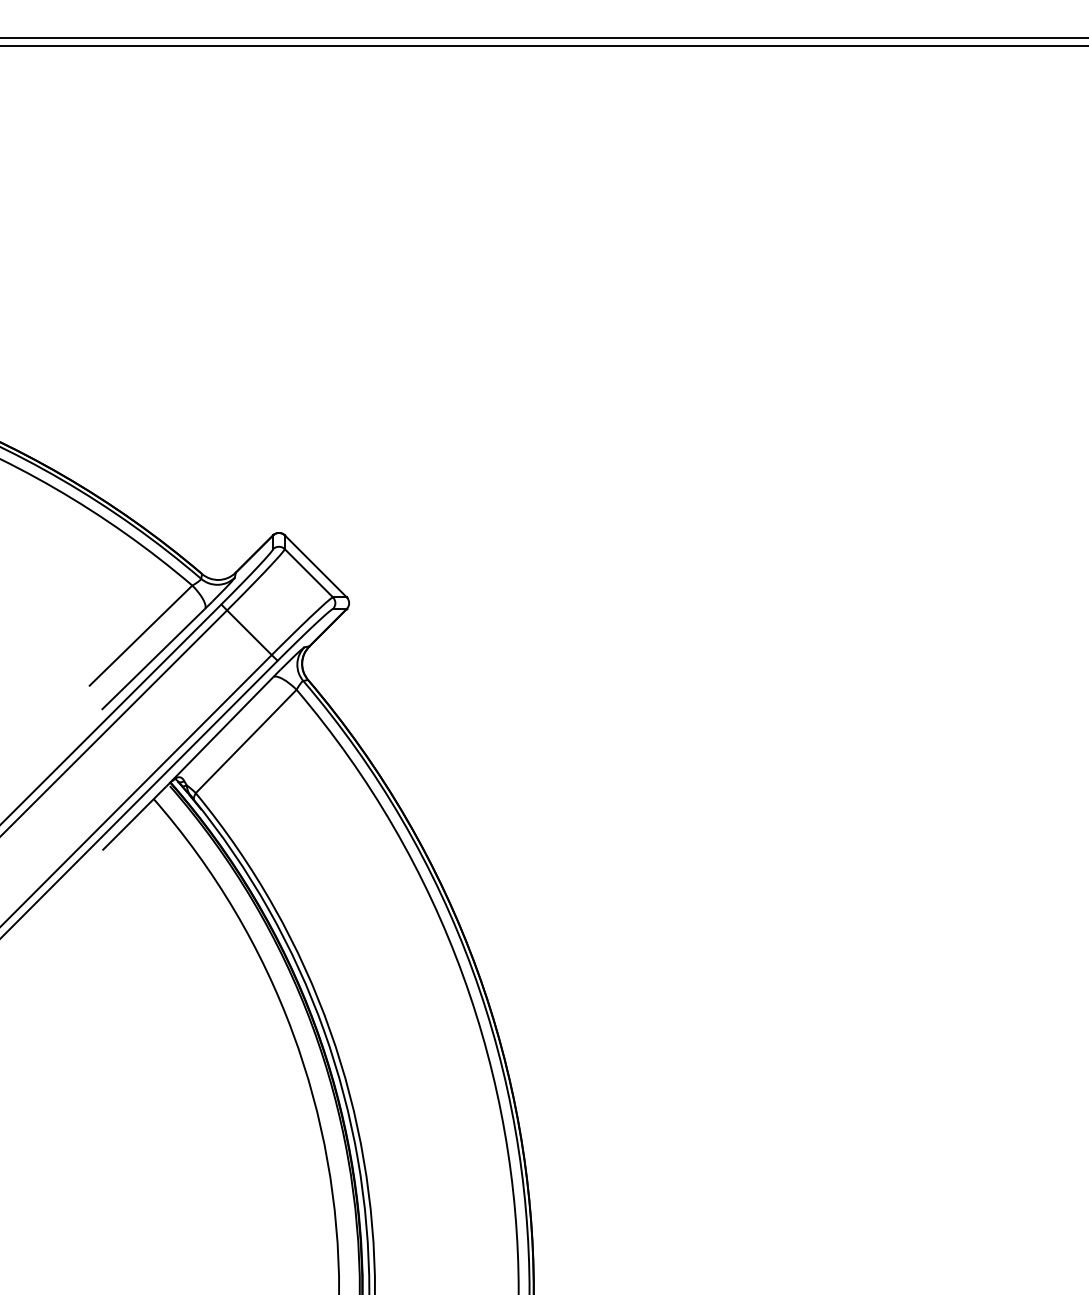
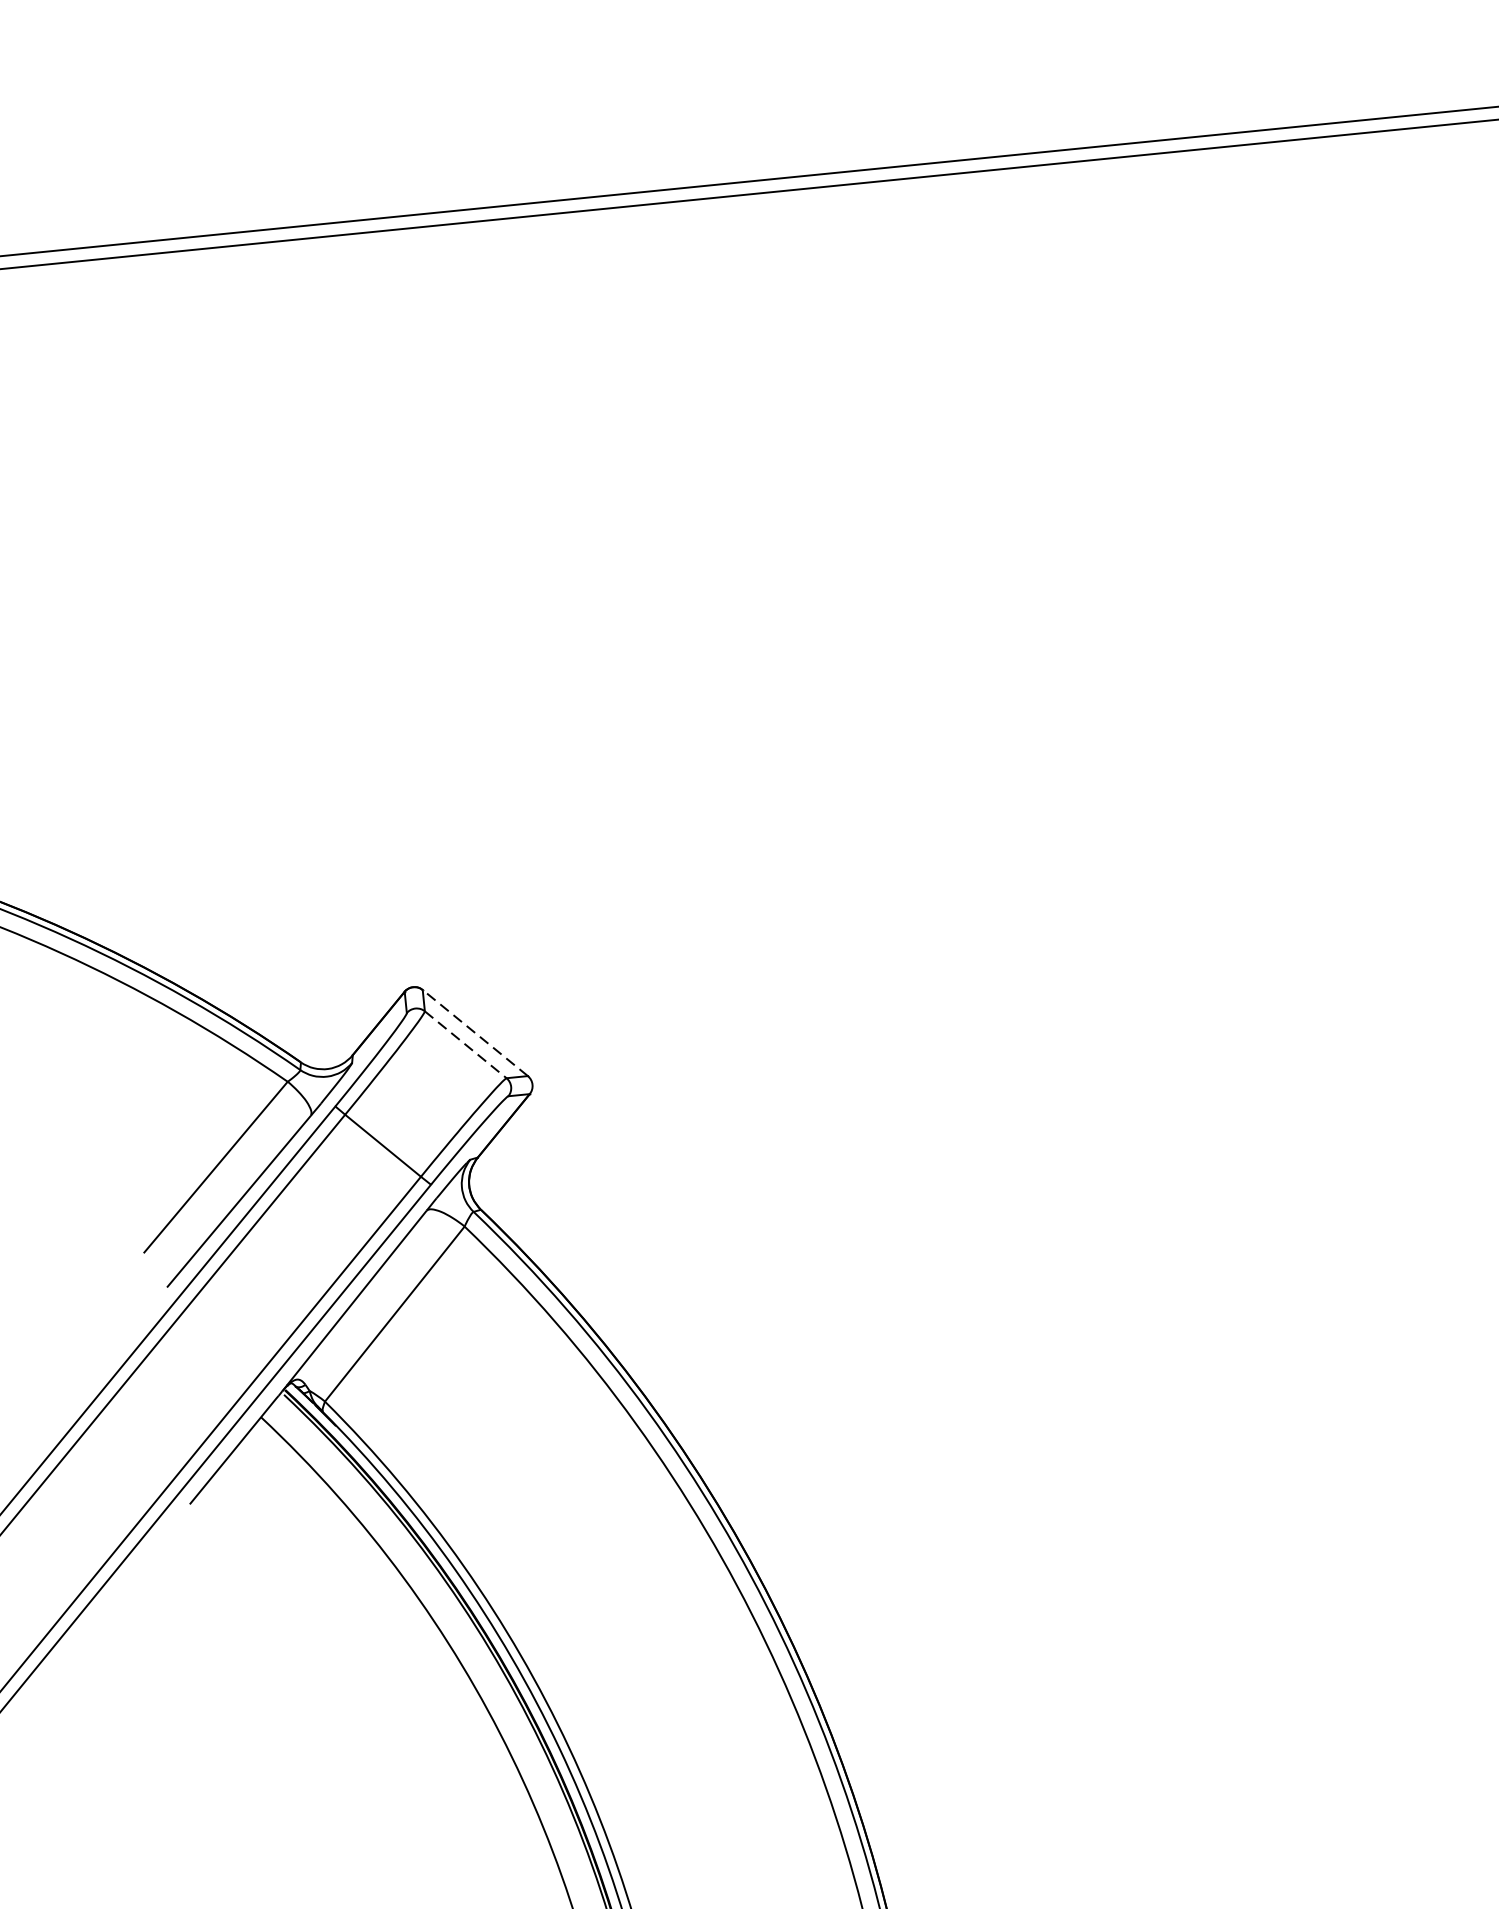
line: (315, 566) -> (474, 1033), solid -> dashed
line: (309, 573) -> (466, 1045), solid -> dashed

